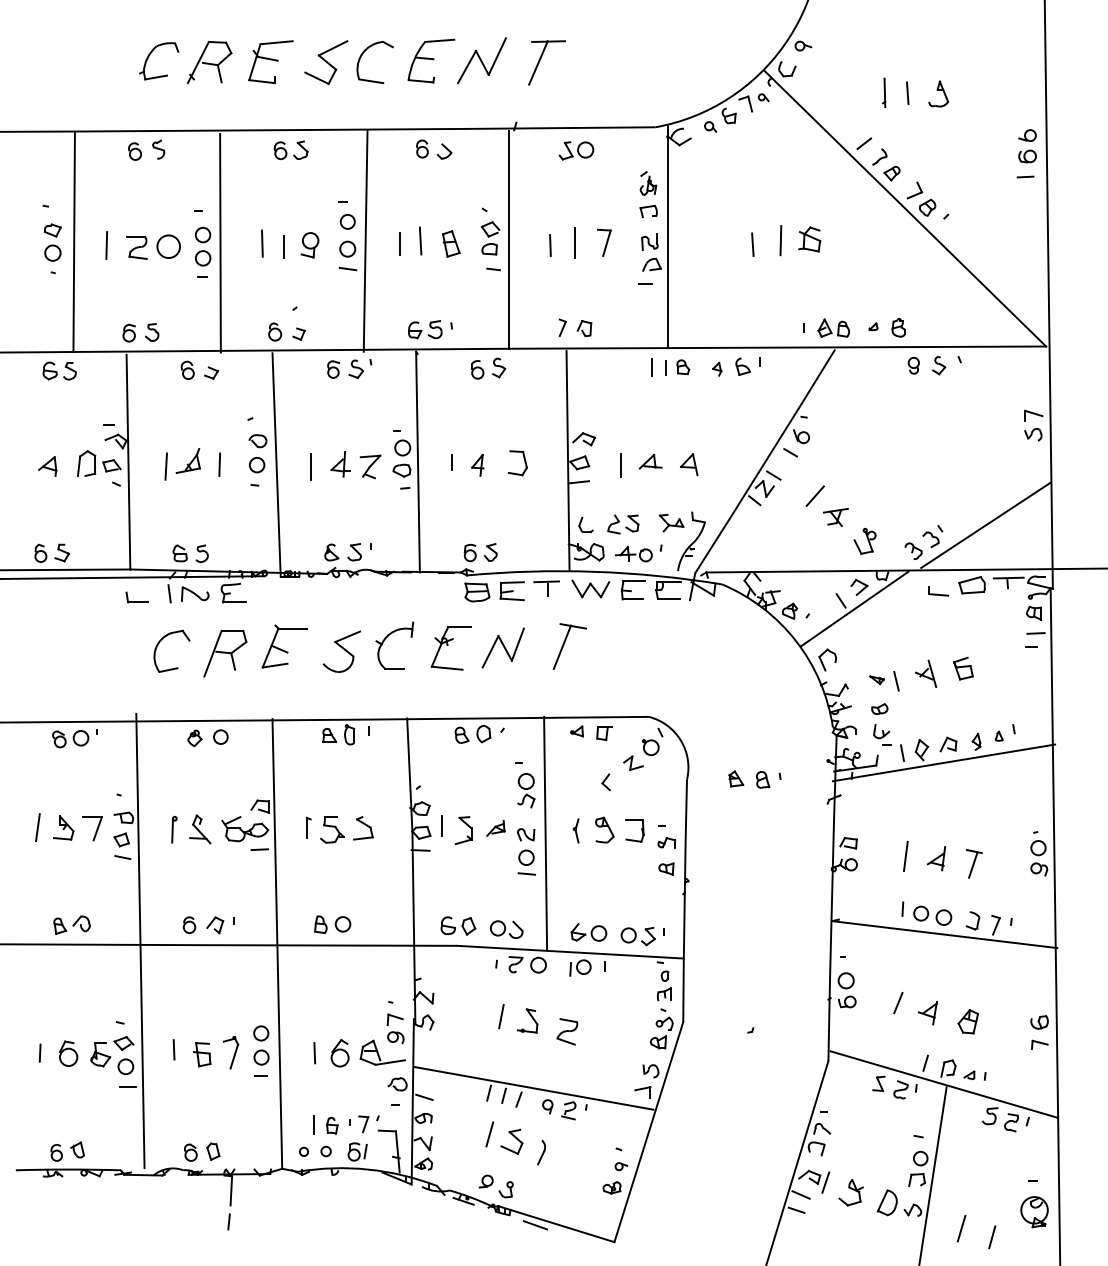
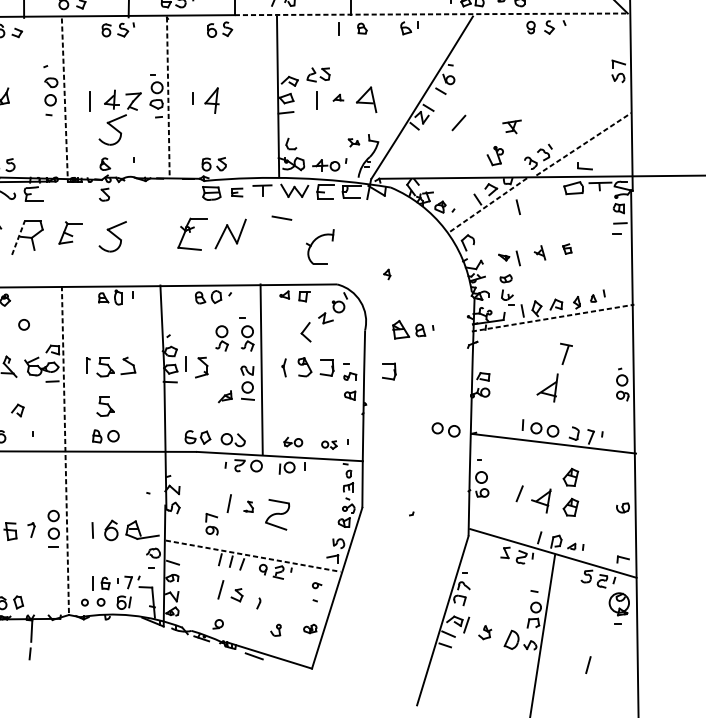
line: (777, 347) -> (431, 14), solid -> dashed
line: (665, 367) -> (349, 28), removed
part: (717, 368) -> (387, 273), moved
part: (650, 461) -> (338, 97), size x0.6
line: (418, 462) -> (168, 98), solid -> dashed
part: (524, 462) -> (246, 98), removed
line: (219, 464) -> (23, 99), removed
part: (477, 464) -> (211, 99), size x1.6
part: (689, 464) -> (366, 99), size x1.6
line: (276, 465) -> (64, 100), solid -> dashed
part: (341, 505) -> (112, 129), added
part: (835, 517) -> (511, 126), moved
part: (671, 523) -> (353, 142), size x0.6
part: (623, 524) -> (318, 74), moved
line: (985, 525) -> (583, 144), solid -> dashed
part: (354, 552) -> (104, 194), moved
part: (511, 591) -> (236, 192), size x0.6
part: (938, 591) -> (584, 166), moved
line: (854, 609) -> (487, 205), solid -> dashed
line: (896, 611) -> (518, 207), added
part: (385, 640) -> (313, 243), moved
part: (284, 646) -> (70, 232), size x0.7
line: (562, 647) -> (274, 233), removed
line: (213, 653) -> (18, 238), solid -> dashed
part: (963, 668) -> (567, 249), size x0.6
part: (926, 673) -> (540, 252), size x0.7
circle: (220, 736) -> (23, 324), moved
line: (944, 762) -> (553, 317), solid -> dashed
part: (736, 778) -> (401, 329), size x1.6
part: (605, 782) -> (305, 332), size x1.6
part: (491, 790) -> (222, 338), added
part: (495, 828) -> (225, 396), moved
part: (726, 835) -> (394, 371), added
line: (905, 856) -> (524, 386), removed
part: (936, 858) -> (547, 388), size x1.6
part: (973, 863) -> (565, 353), moved
part: (332, 883) -> (105, 406), added
part: (797, 915) -> (445, 429), added
part: (215, 925) -> (18, 410), moved
part: (588, 932) -> (293, 442), size x0.7
part: (637, 936) -> (328, 445), size x0.6
line: (277, 943) -> (65, 450), solid -> dashed
part: (968, 980) -> (571, 477), added
part: (927, 1013) -> (541, 501), size x1.4
part: (527, 1020) -> (248, 506), size x0.6
part: (395, 1028) -> (211, 524), moved
part: (567, 1031) -> (277, 514), size x1.6
part: (1039, 1044) -> (622, 559), moved
part: (230, 1052) -> (31, 529), size x0.6
line: (534, 1088) -> (253, 556), solid -> dashed
part: (511, 1141) -> (236, 595), size x0.7
part: (541, 1152) -> (258, 603), size x0.6
part: (621, 1166) -> (317, 585), moved
part: (505, 1189) -> (275, 630), moved
part: (850, 1192) -> (484, 632), size x0.7
part: (1034, 1212) -> (619, 604), moved
line: (961, 1228) -> (565, 658), removed

